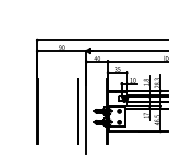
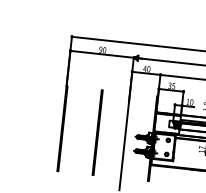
line: (77, 111) -> (97, 132), moved

